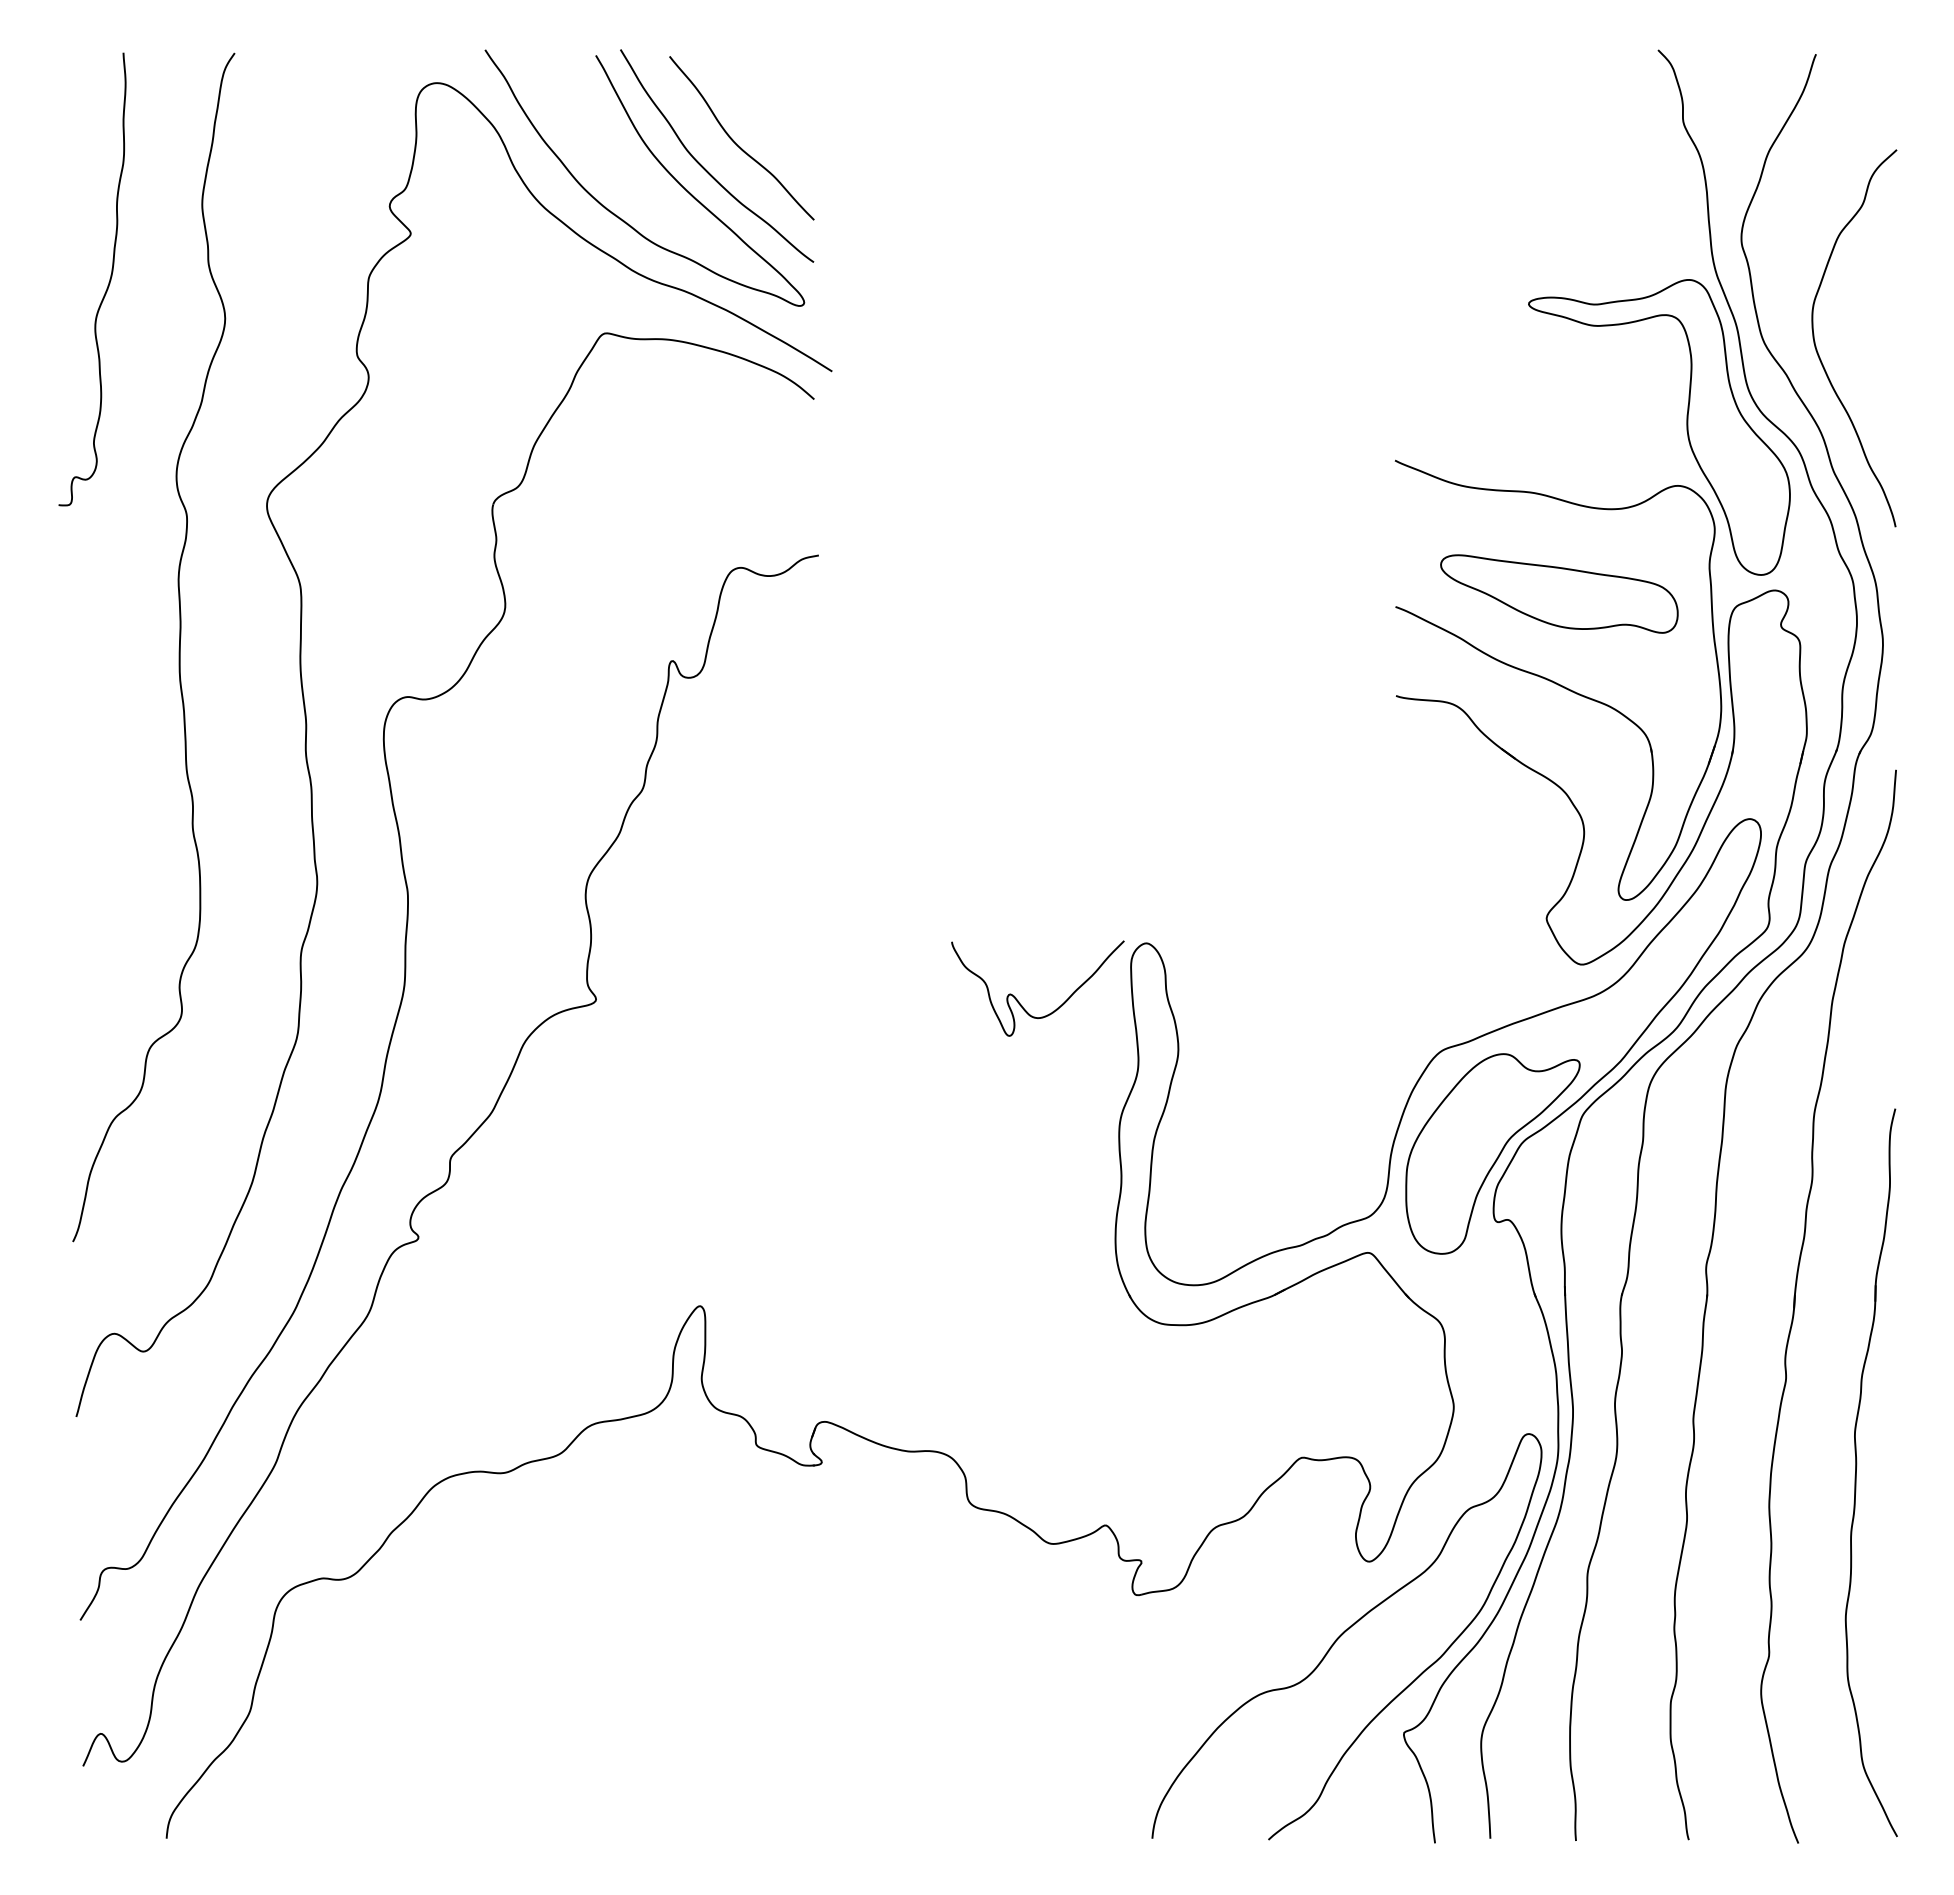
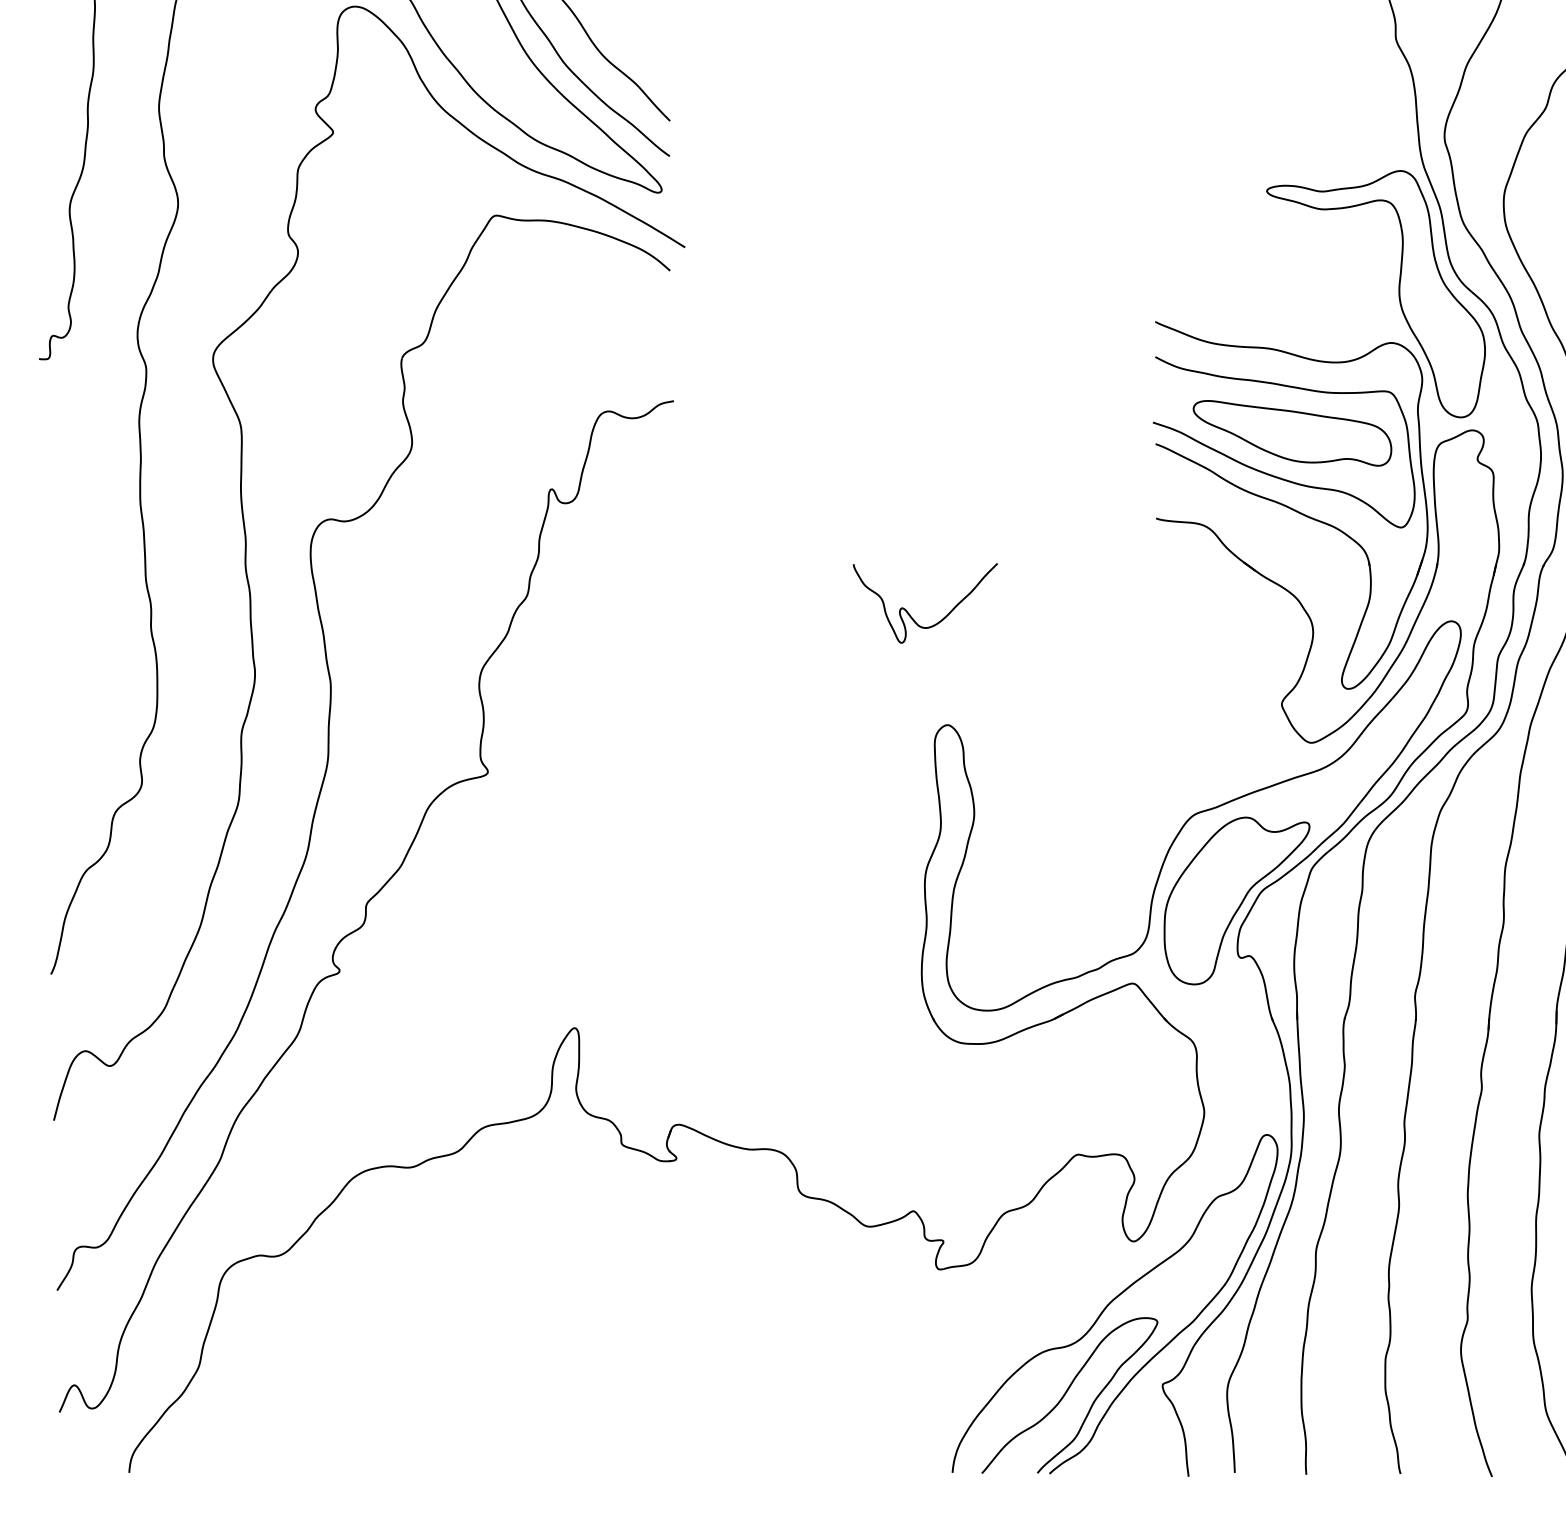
curve: (1537, 644) -> (1274, 475), added
curve: (1019, 1001) -> (910, 614), moved
curve: (1289, 1742) -> (1067, 1392), added

